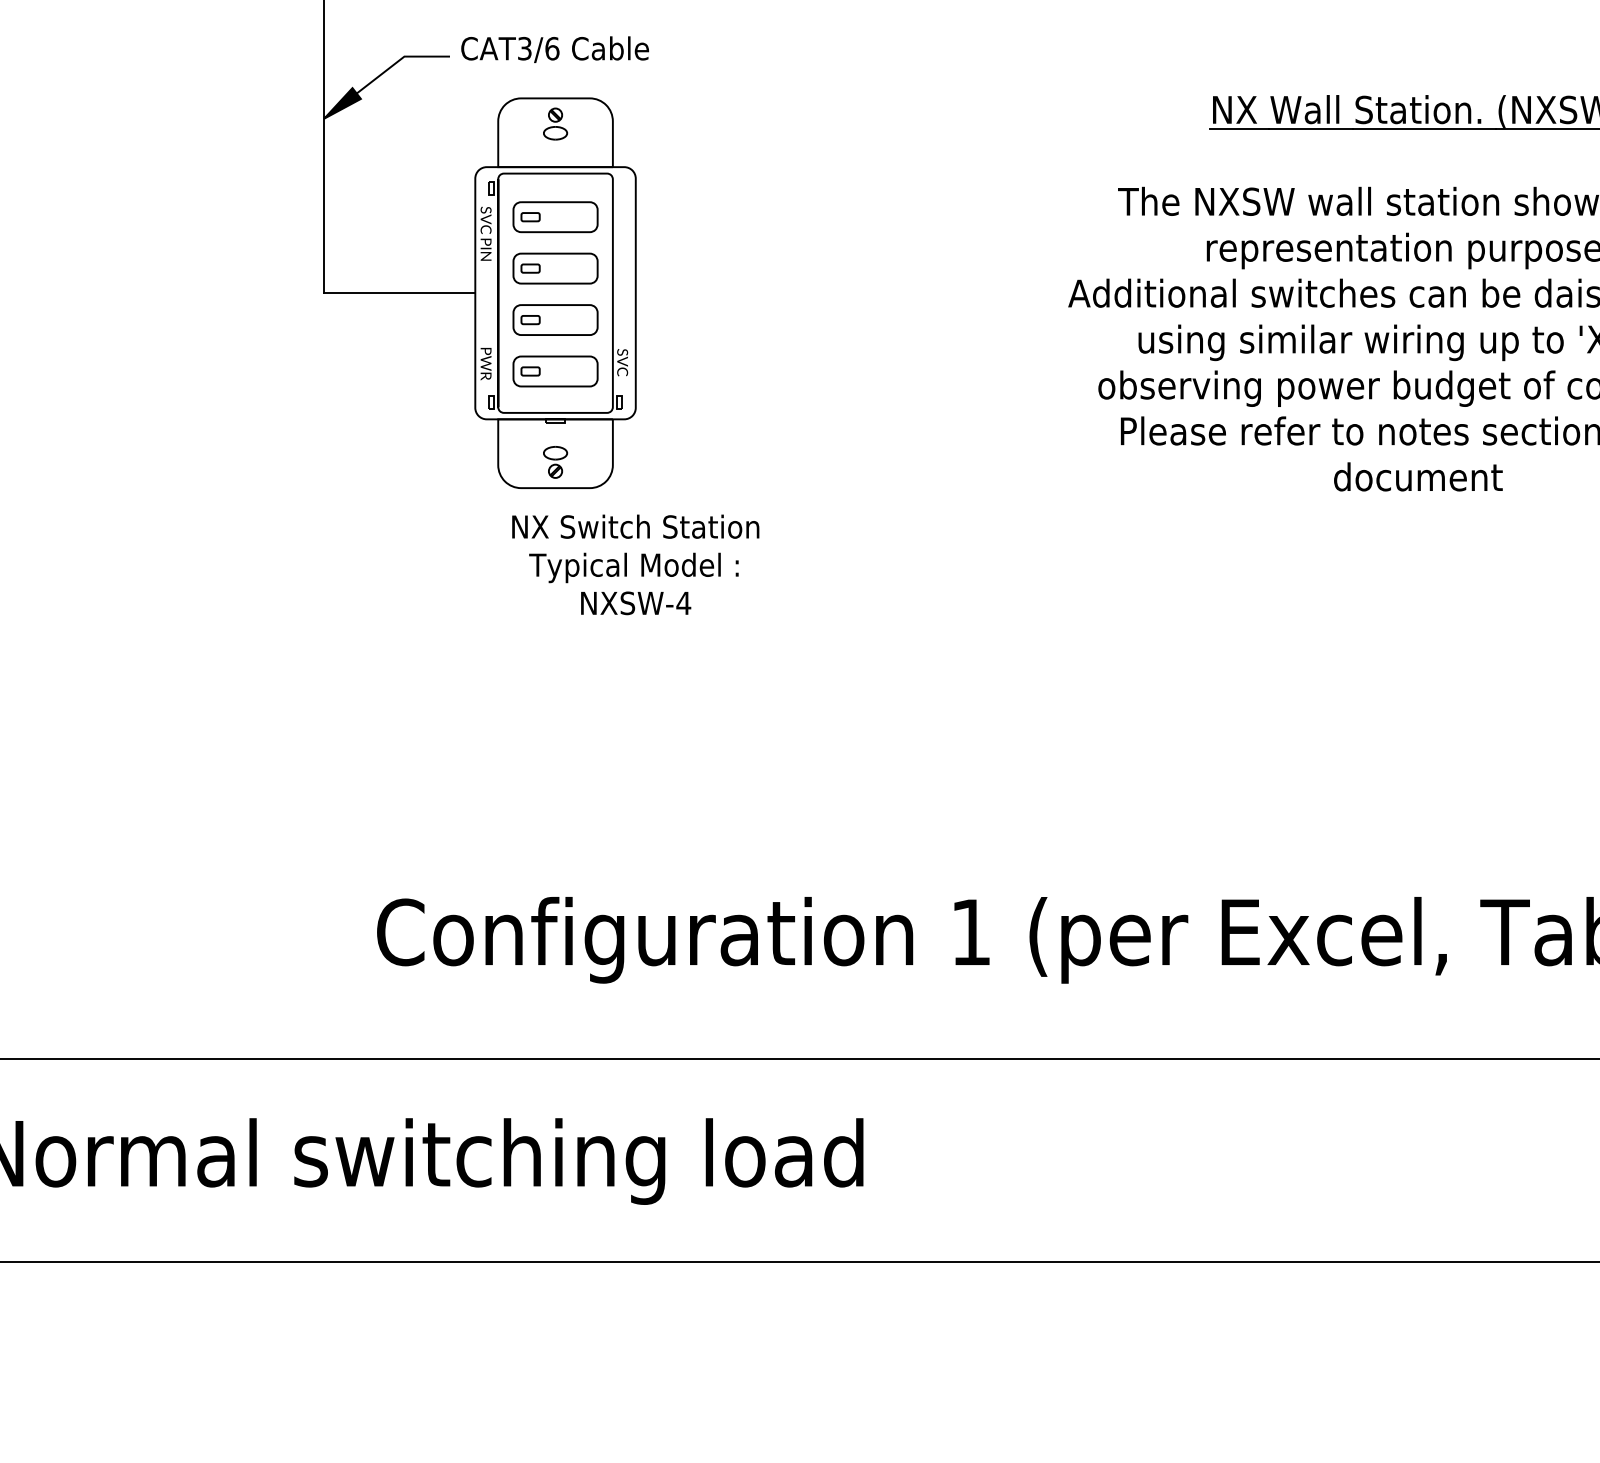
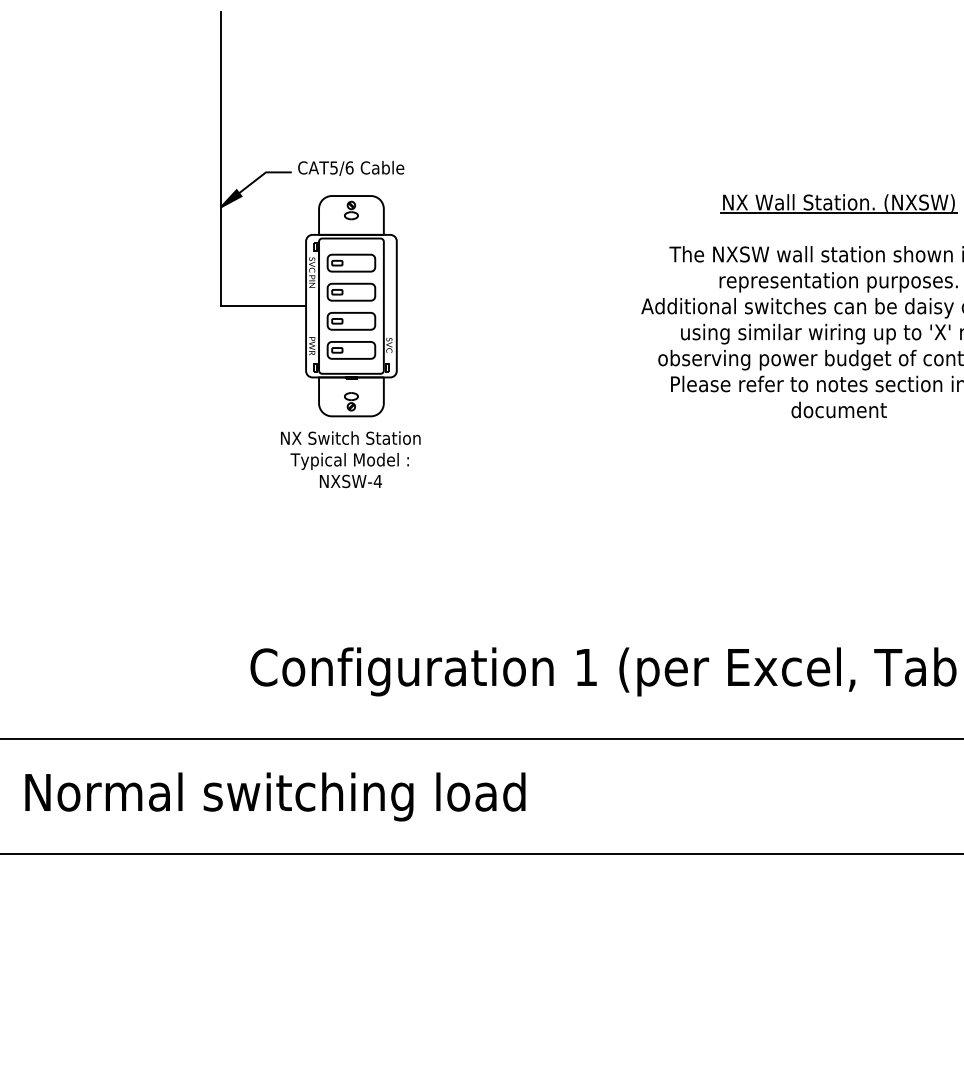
text: (523, 47) -> (333, 167), CAT3/6 -> CAT5/6
text: (635, 564) -> (350, 459), moved

